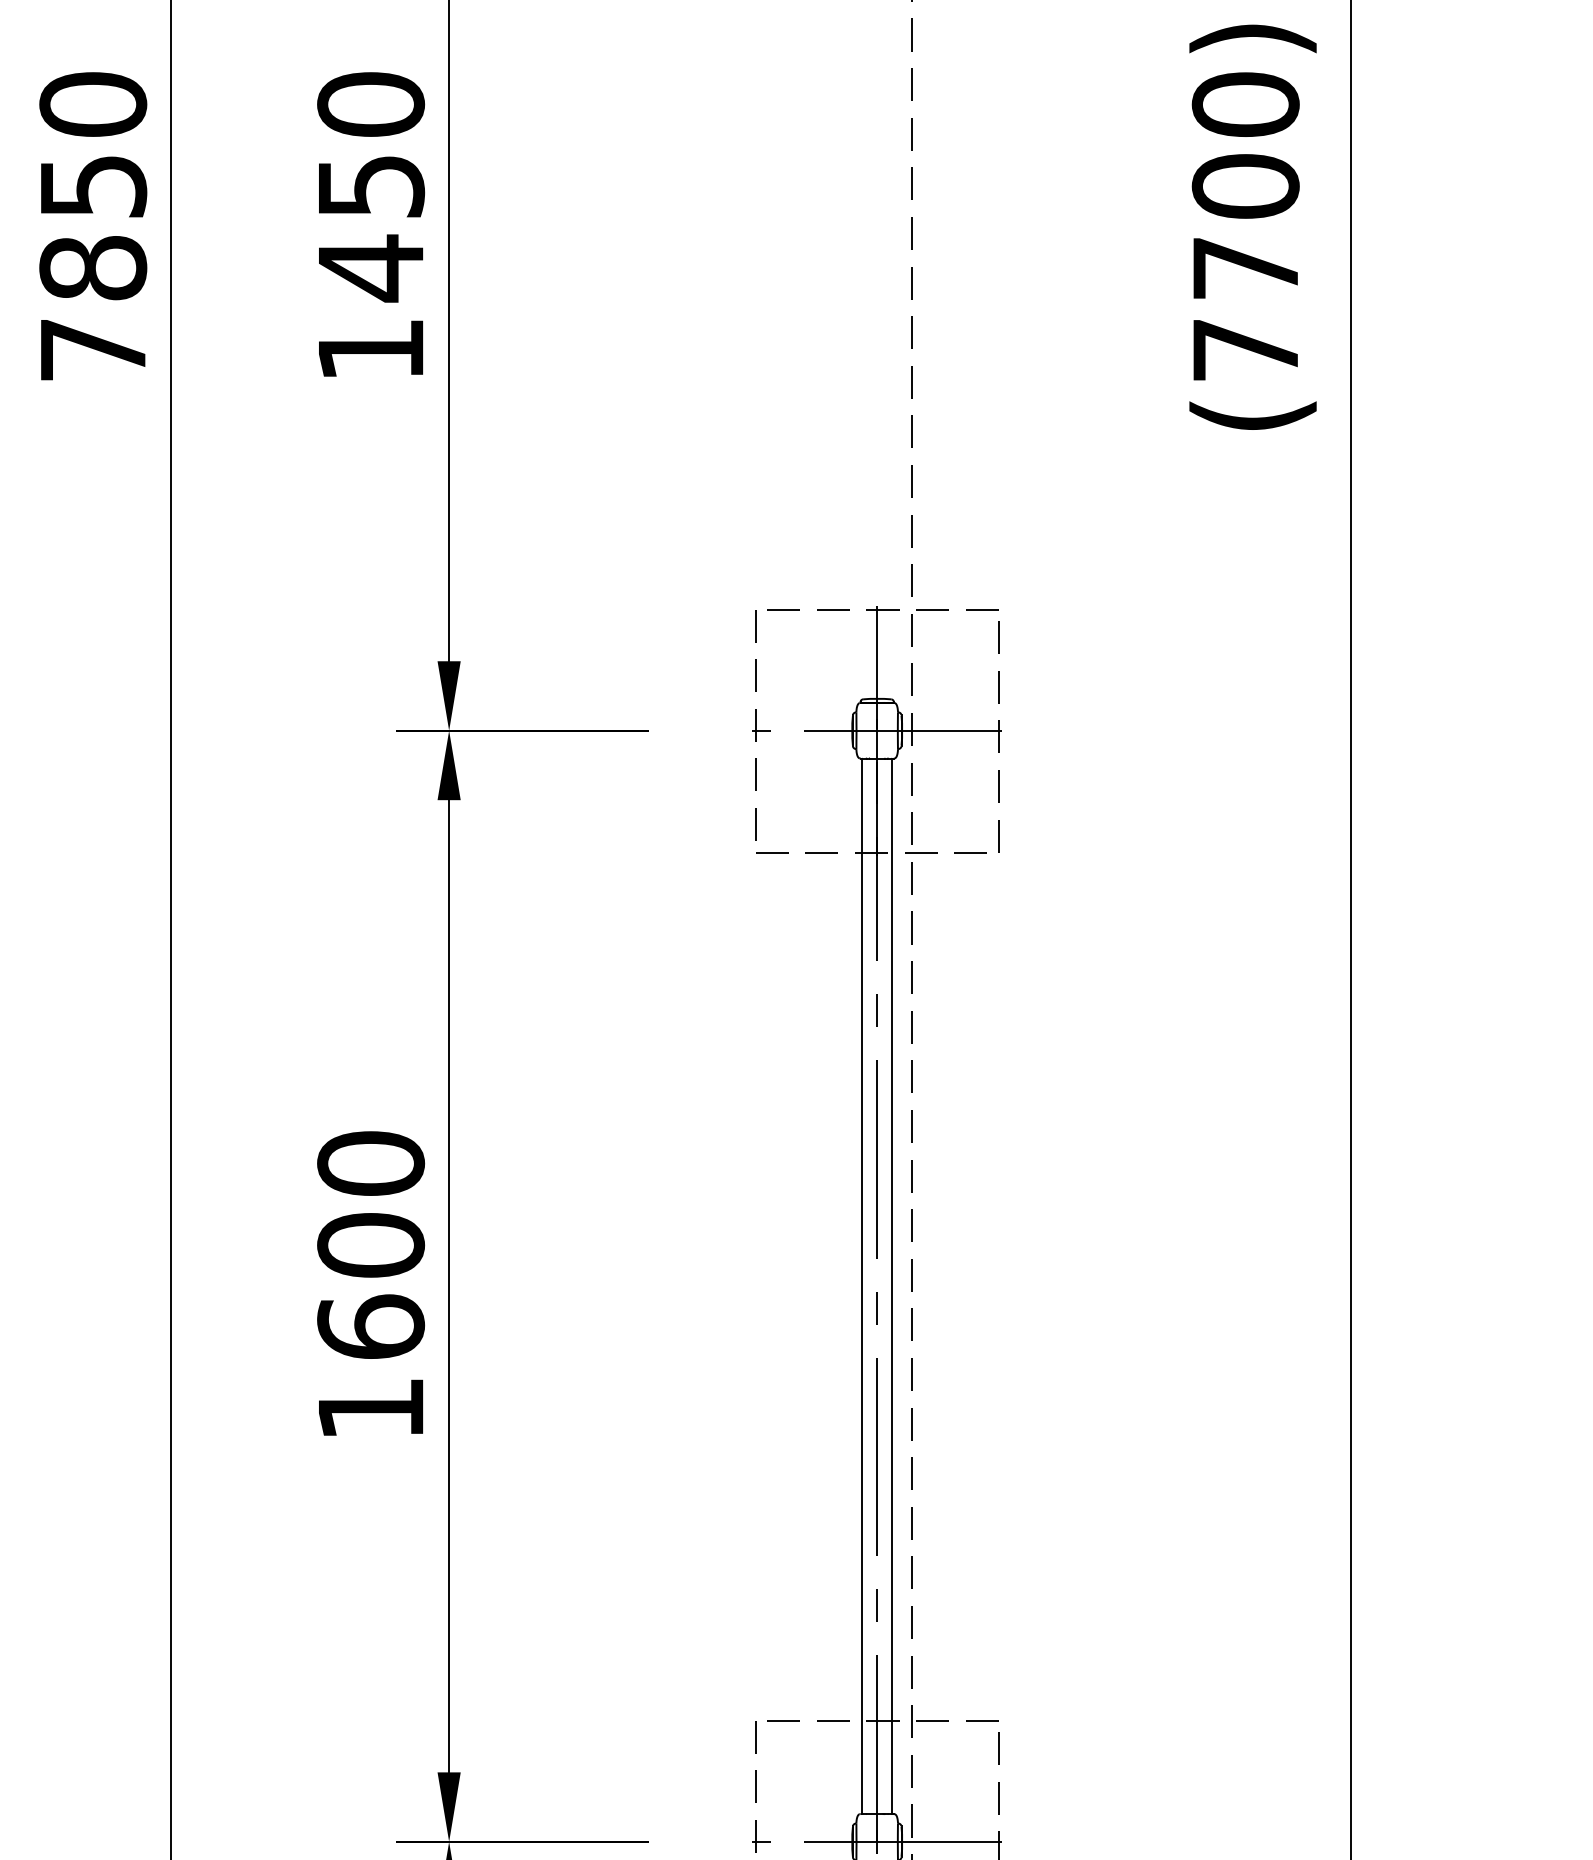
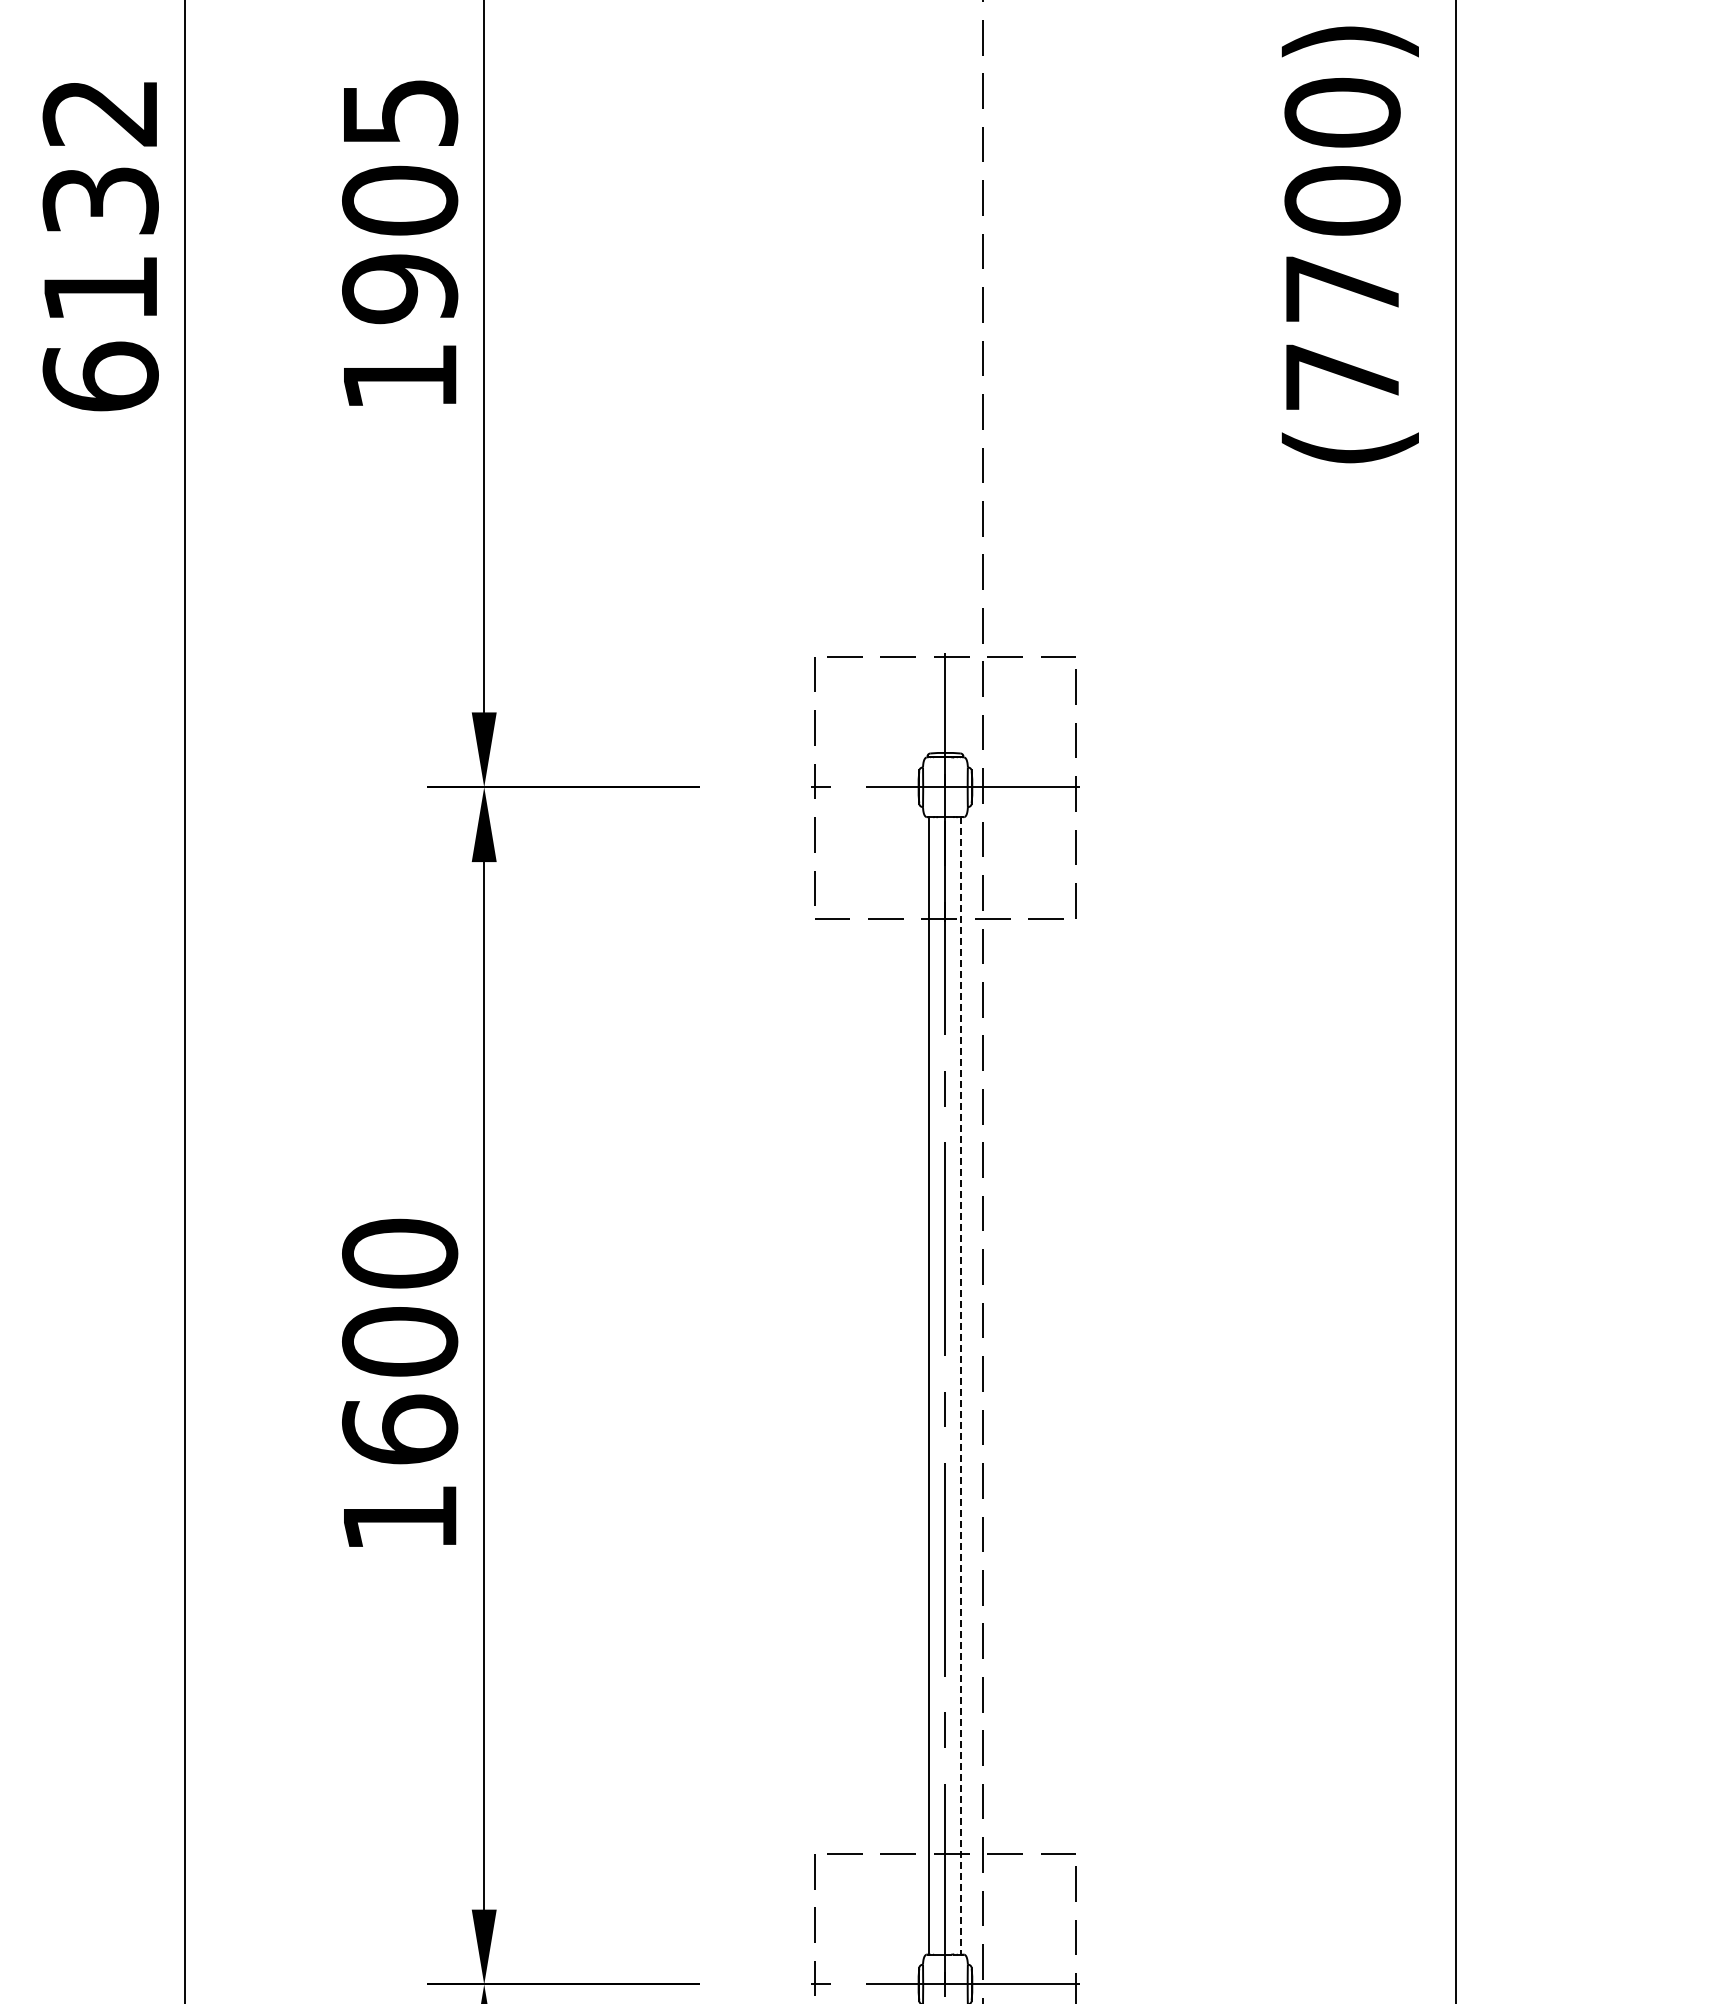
text: (371, 187) -> (400, 201), 1450 -> 1905
text: (93, 226) -> (100, 244), 7850 -> 6132
line: (892, 1285) -> (961, 1385), solid -> dashed

